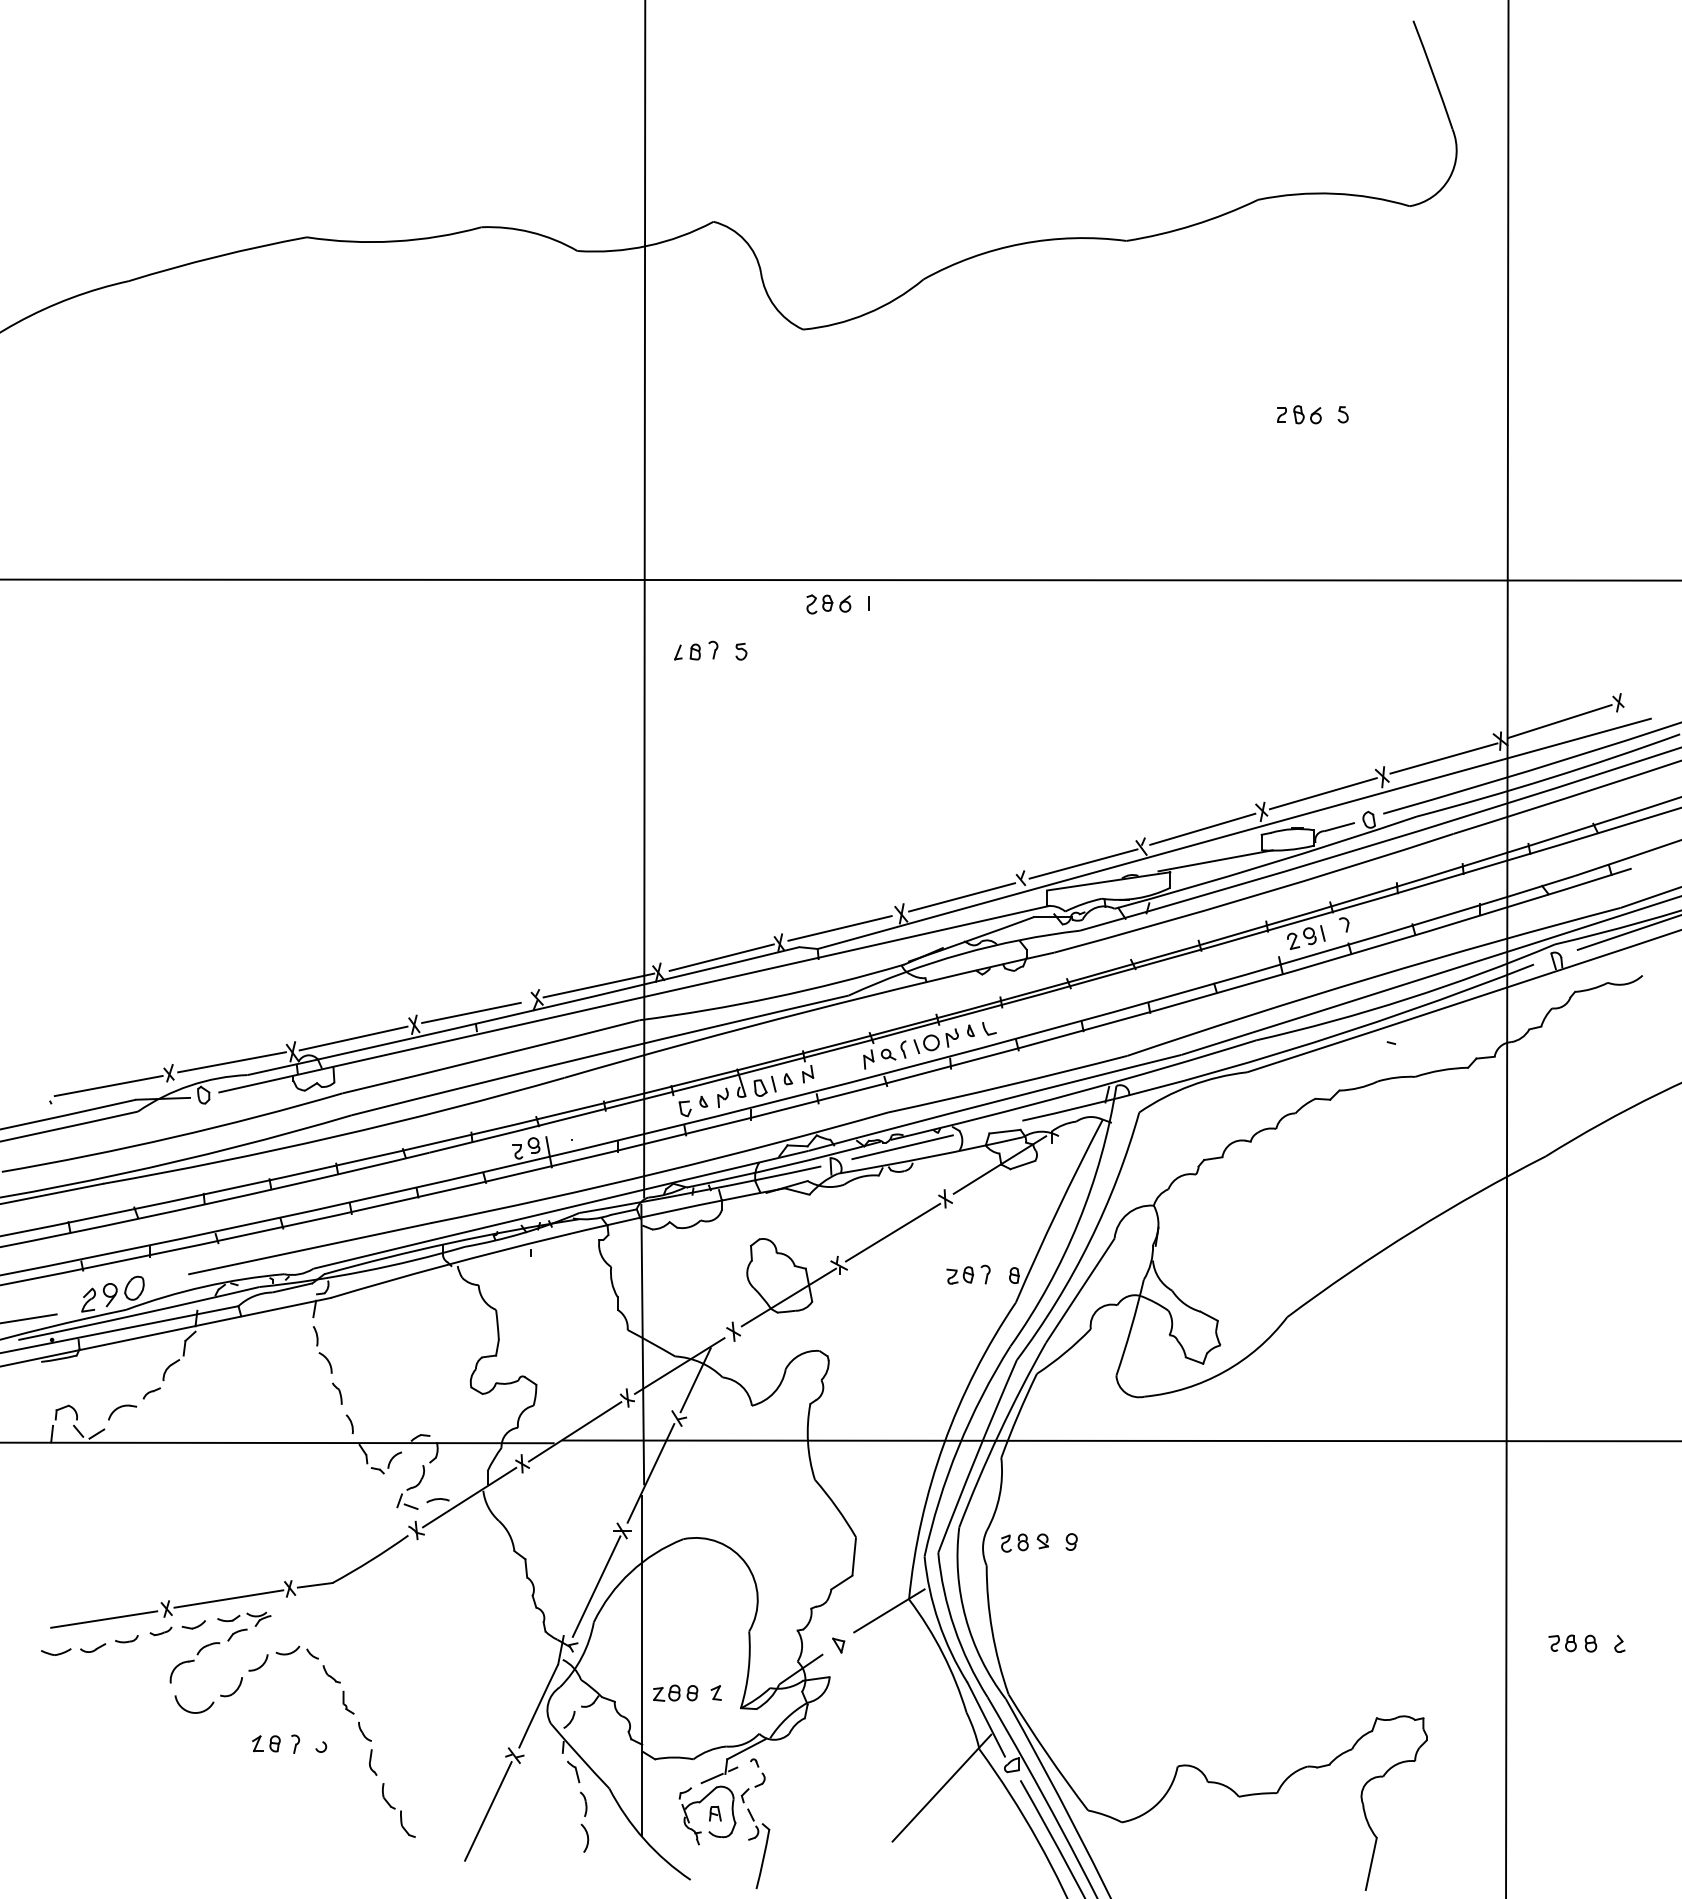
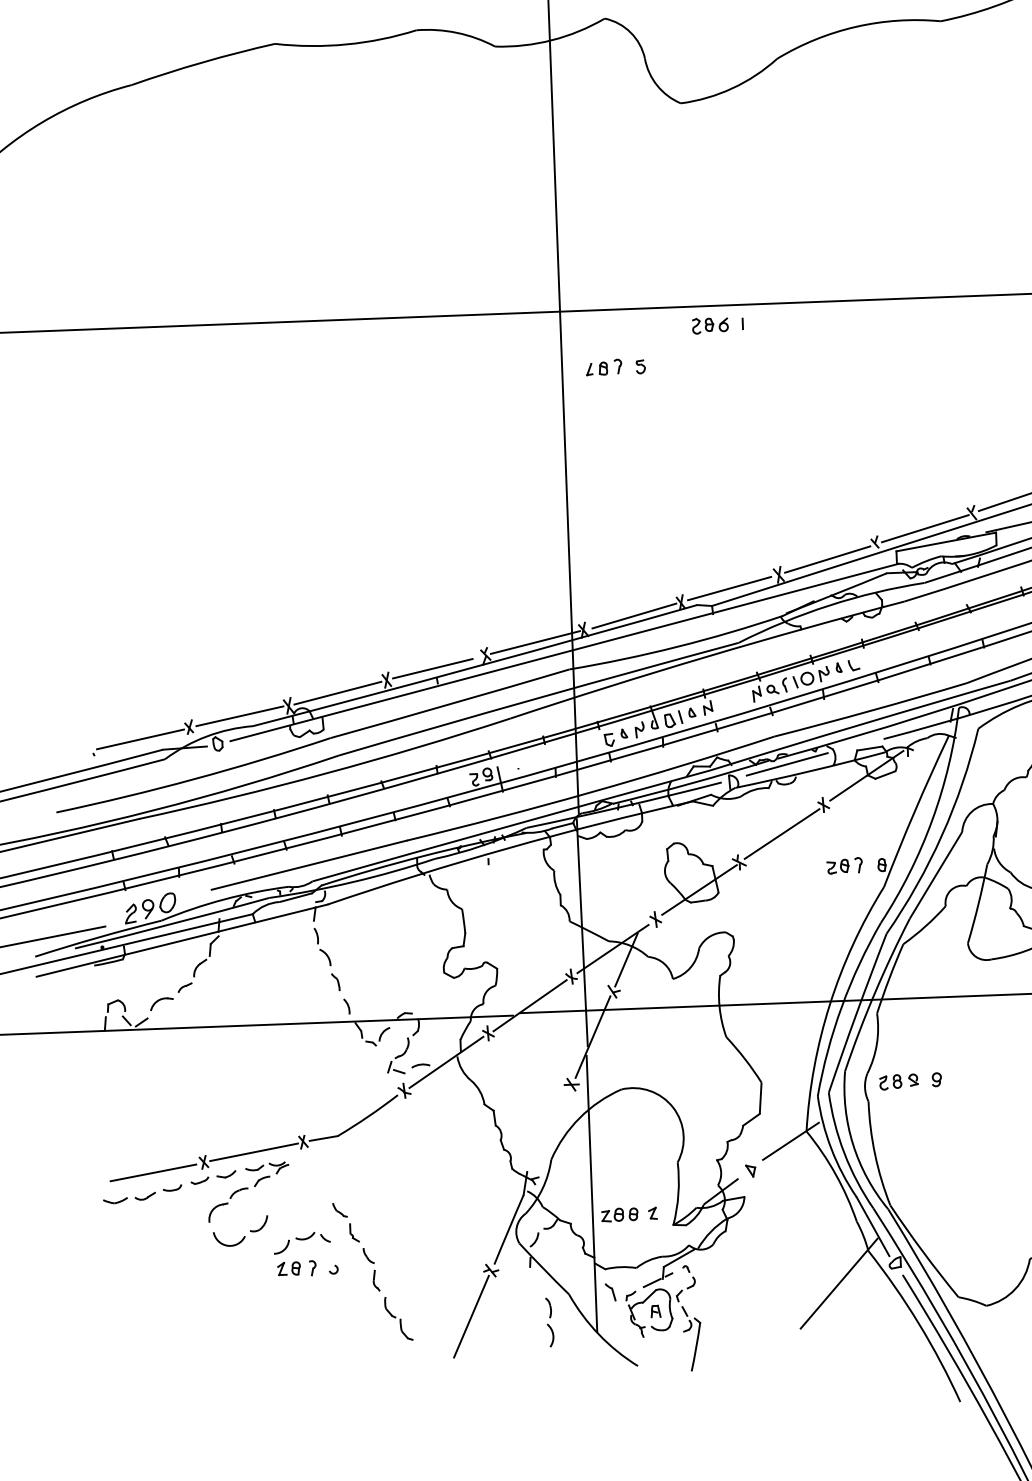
line: (596, 1586) -> (552, 1130), removed
part: (283, 1658) -> (301, 1242), moved
part: (573, 1771) -> (610, 1291), moved

